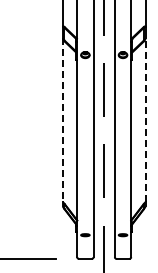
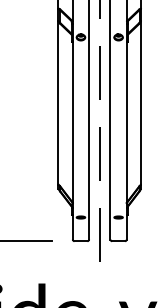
line: (62, 120) -> (58, 102), dashed -> solid
line: (145, 120) -> (141, 102), dashed -> solid

